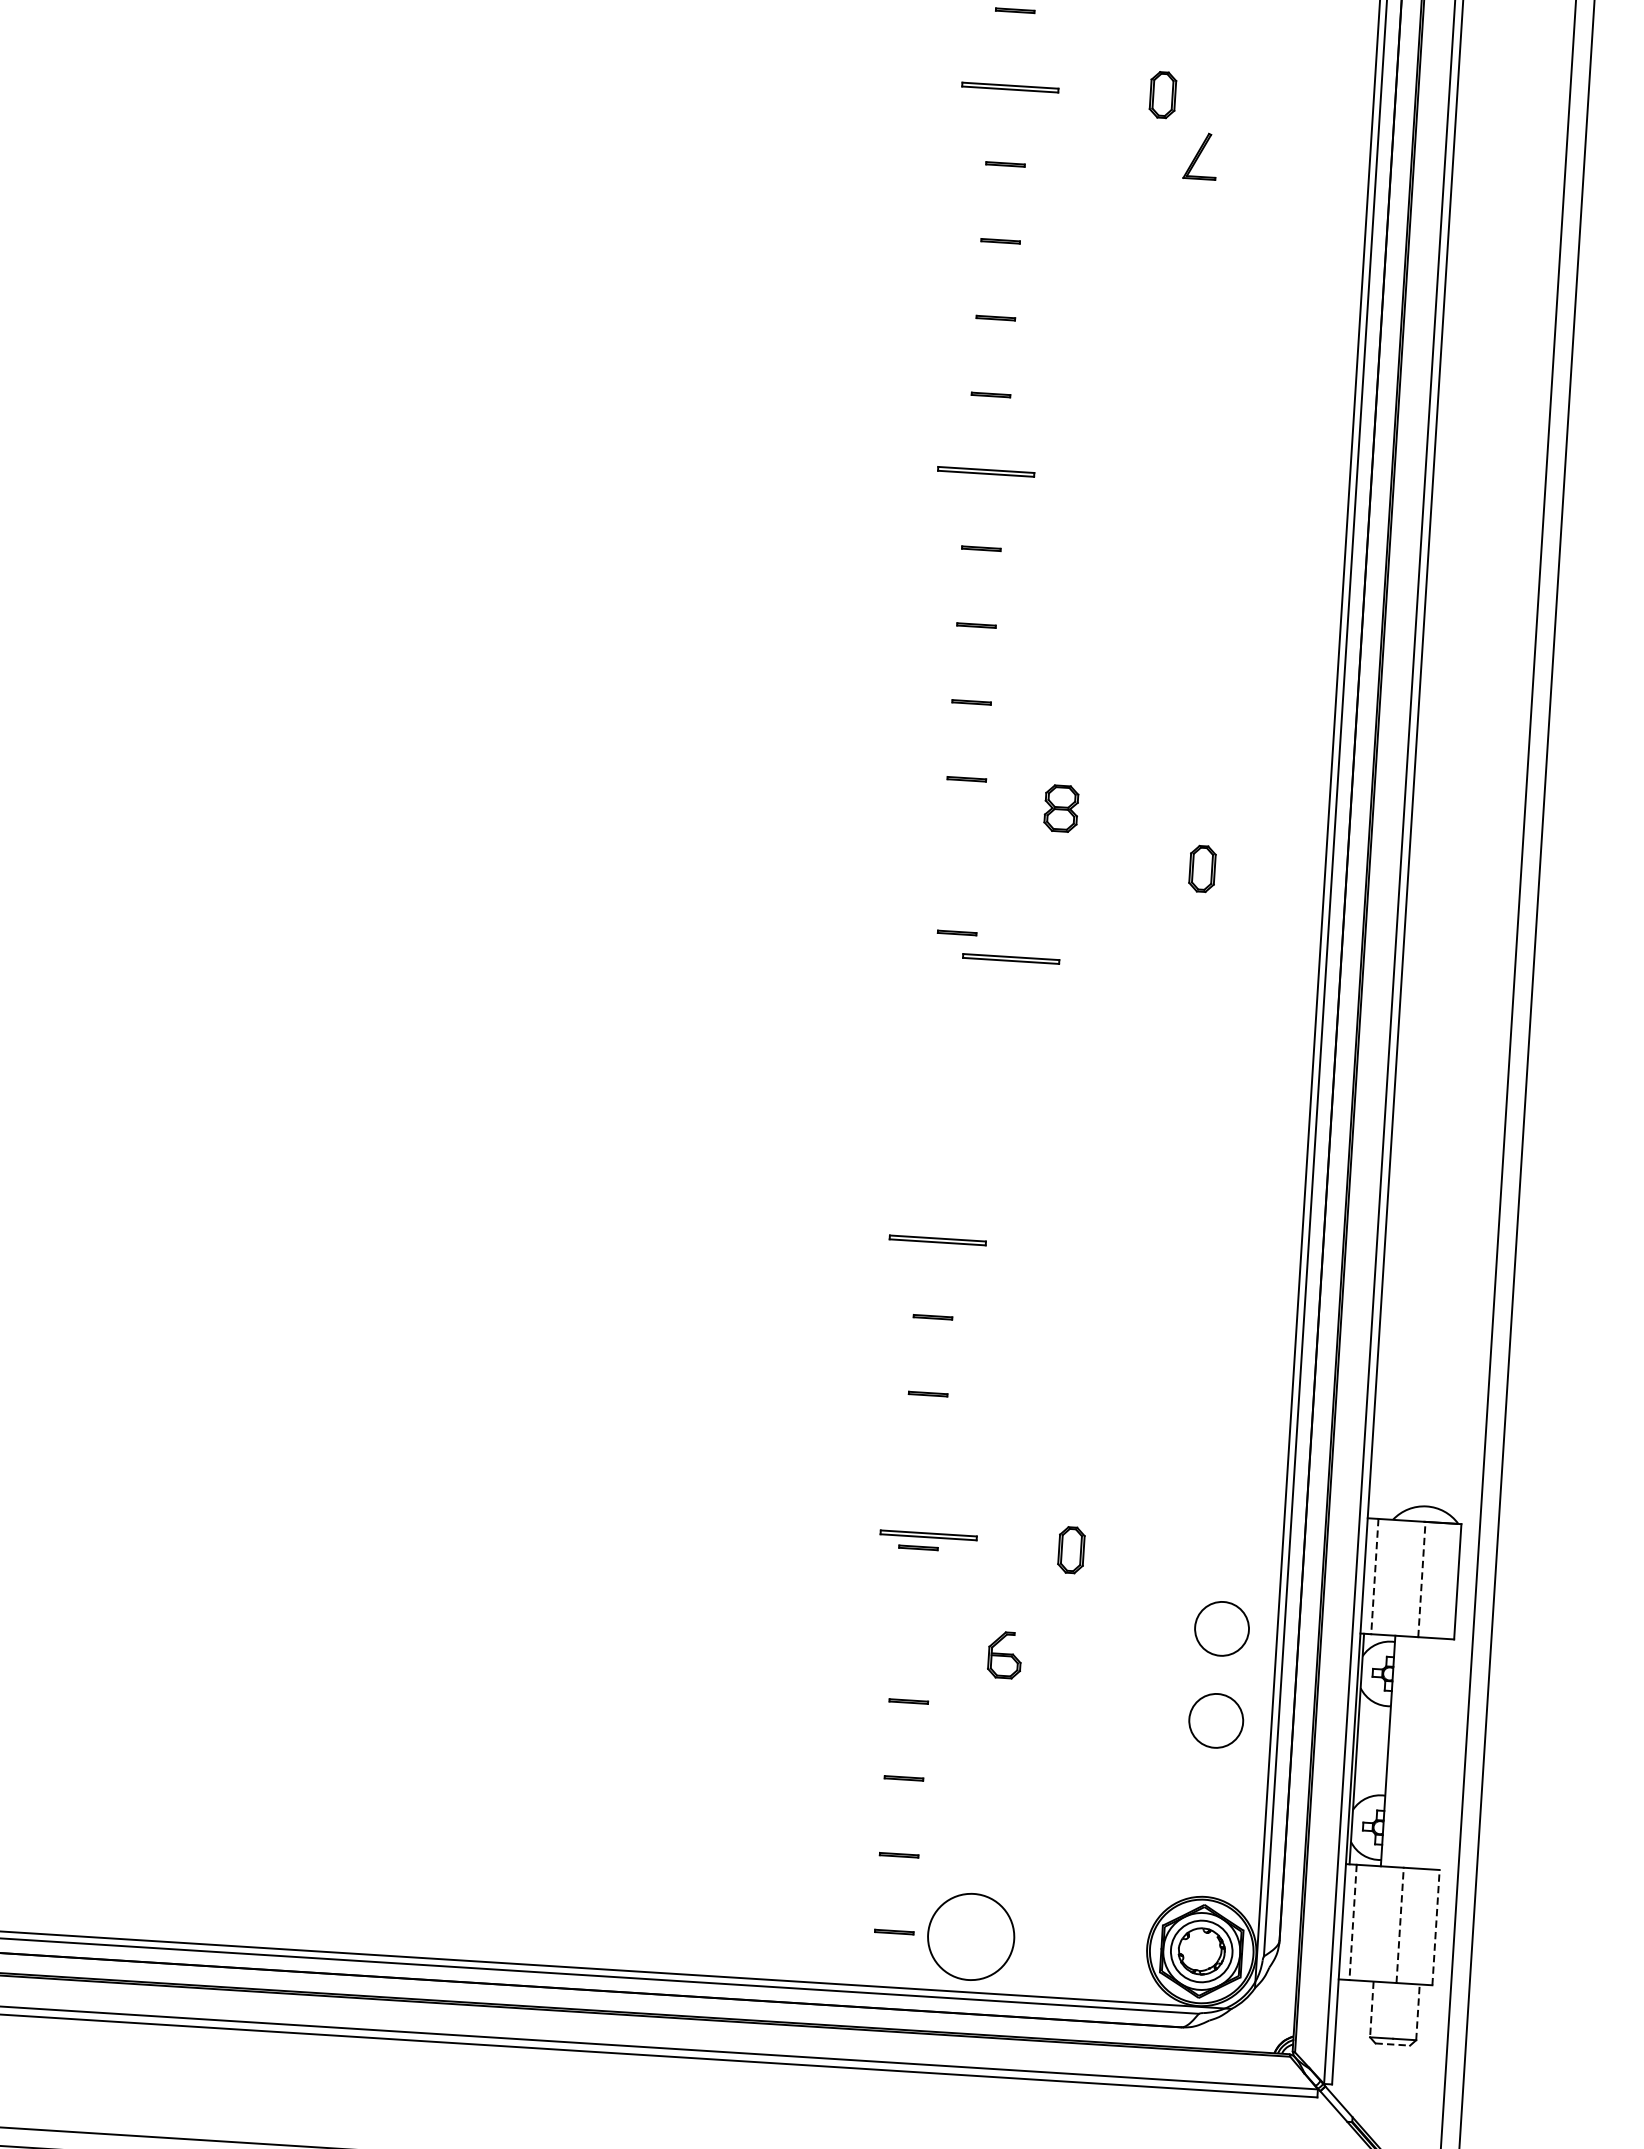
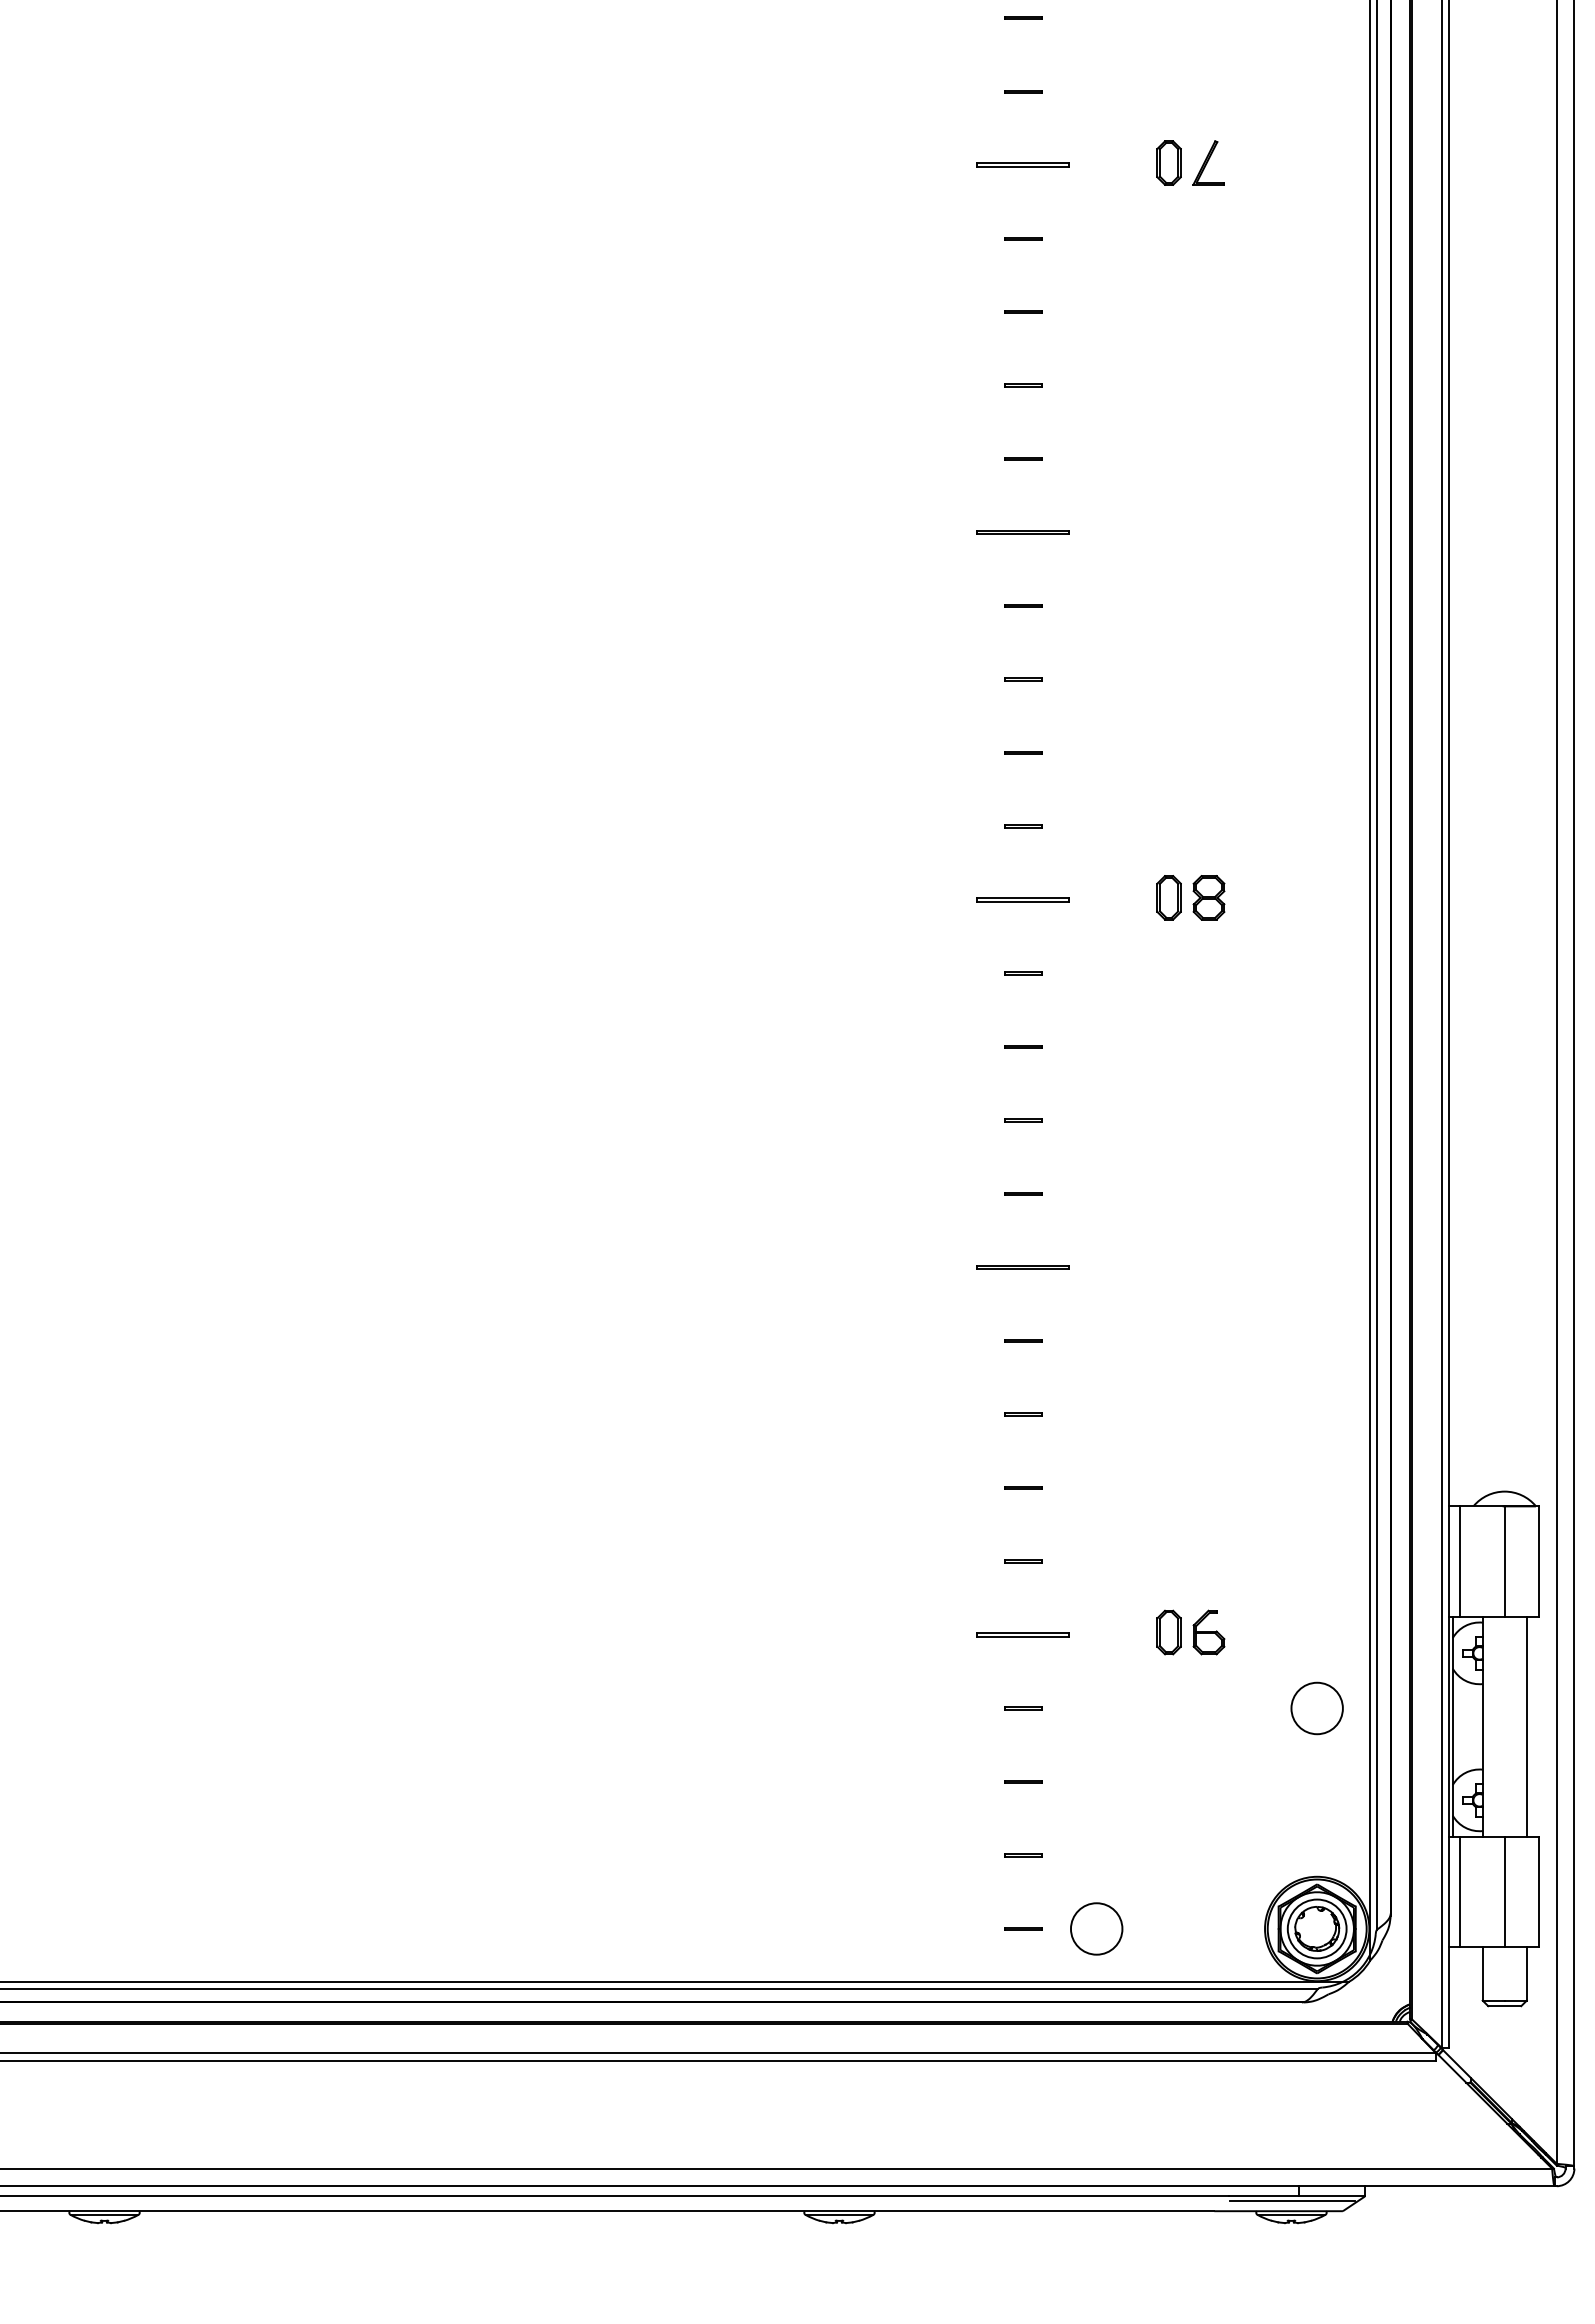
part: (1200, 155) -> (1208, 162), moved
part: (1060, 808) -> (1208, 897), moved
part: (1201, 868) -> (1168, 897), moved
part: (1010, 958) -> (1022, 899), moved
line: (952, 1009) -> (1023, 1046), added
line: (947, 1085) -> (1023, 1119), added
line: (943, 1163) -> (1023, 1193), added
line: (923, 1470) -> (1023, 1487), added
part: (928, 1534) -> (1022, 1634), moved
part: (1070, 1550) -> (1168, 1632), moved
line: (1374, 1577) -> (1459, 1562), dashed -> solid
line: (1421, 1579) -> (1504, 1561), dashed -> solid
circle: (1221, 1628) -> (1316, 1620), removed
part: (1004, 1655) -> (1208, 1632), moved
line: (1433, 1753) -> (1526, 1726), added
line: (1352, 1922) -> (1459, 1892), dashed -> solid
line: (1400, 1924) -> (1504, 1891), dashed -> solid
line: (1435, 1926) -> (1538, 1891), dashed -> solid
circle: (970, 1936) -> (1096, 1928), size x0.62
line: (1371, 2008) -> (1482, 1973), dashed -> solid
line: (1417, 2011) -> (1526, 1973), dashed -> solid
line: (1392, 2044) -> (1504, 2006), dashed -> solid

